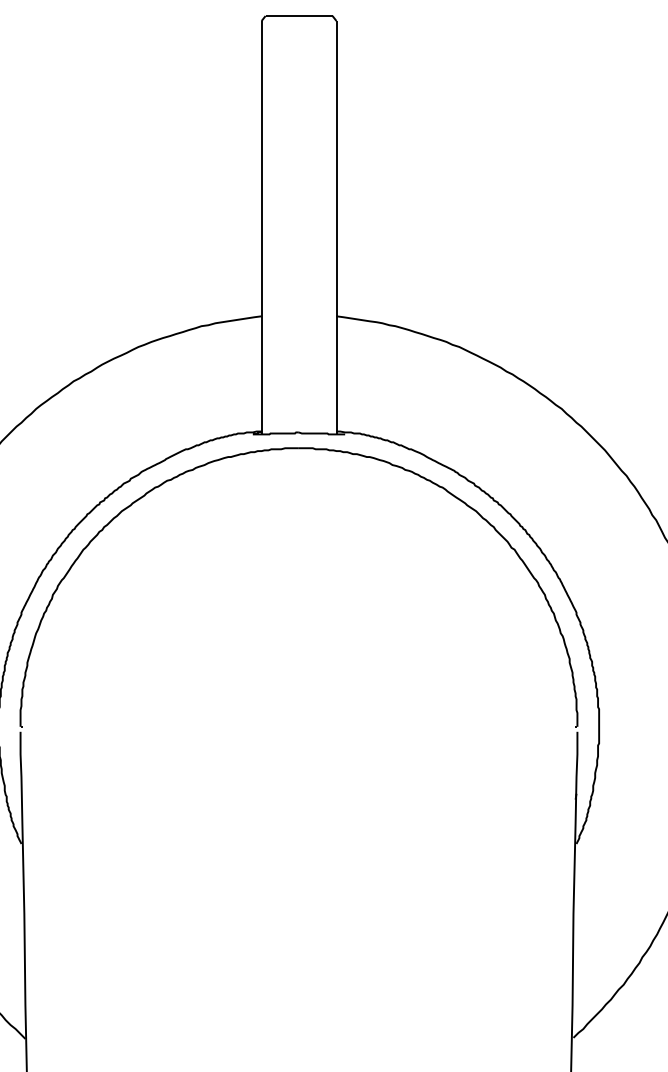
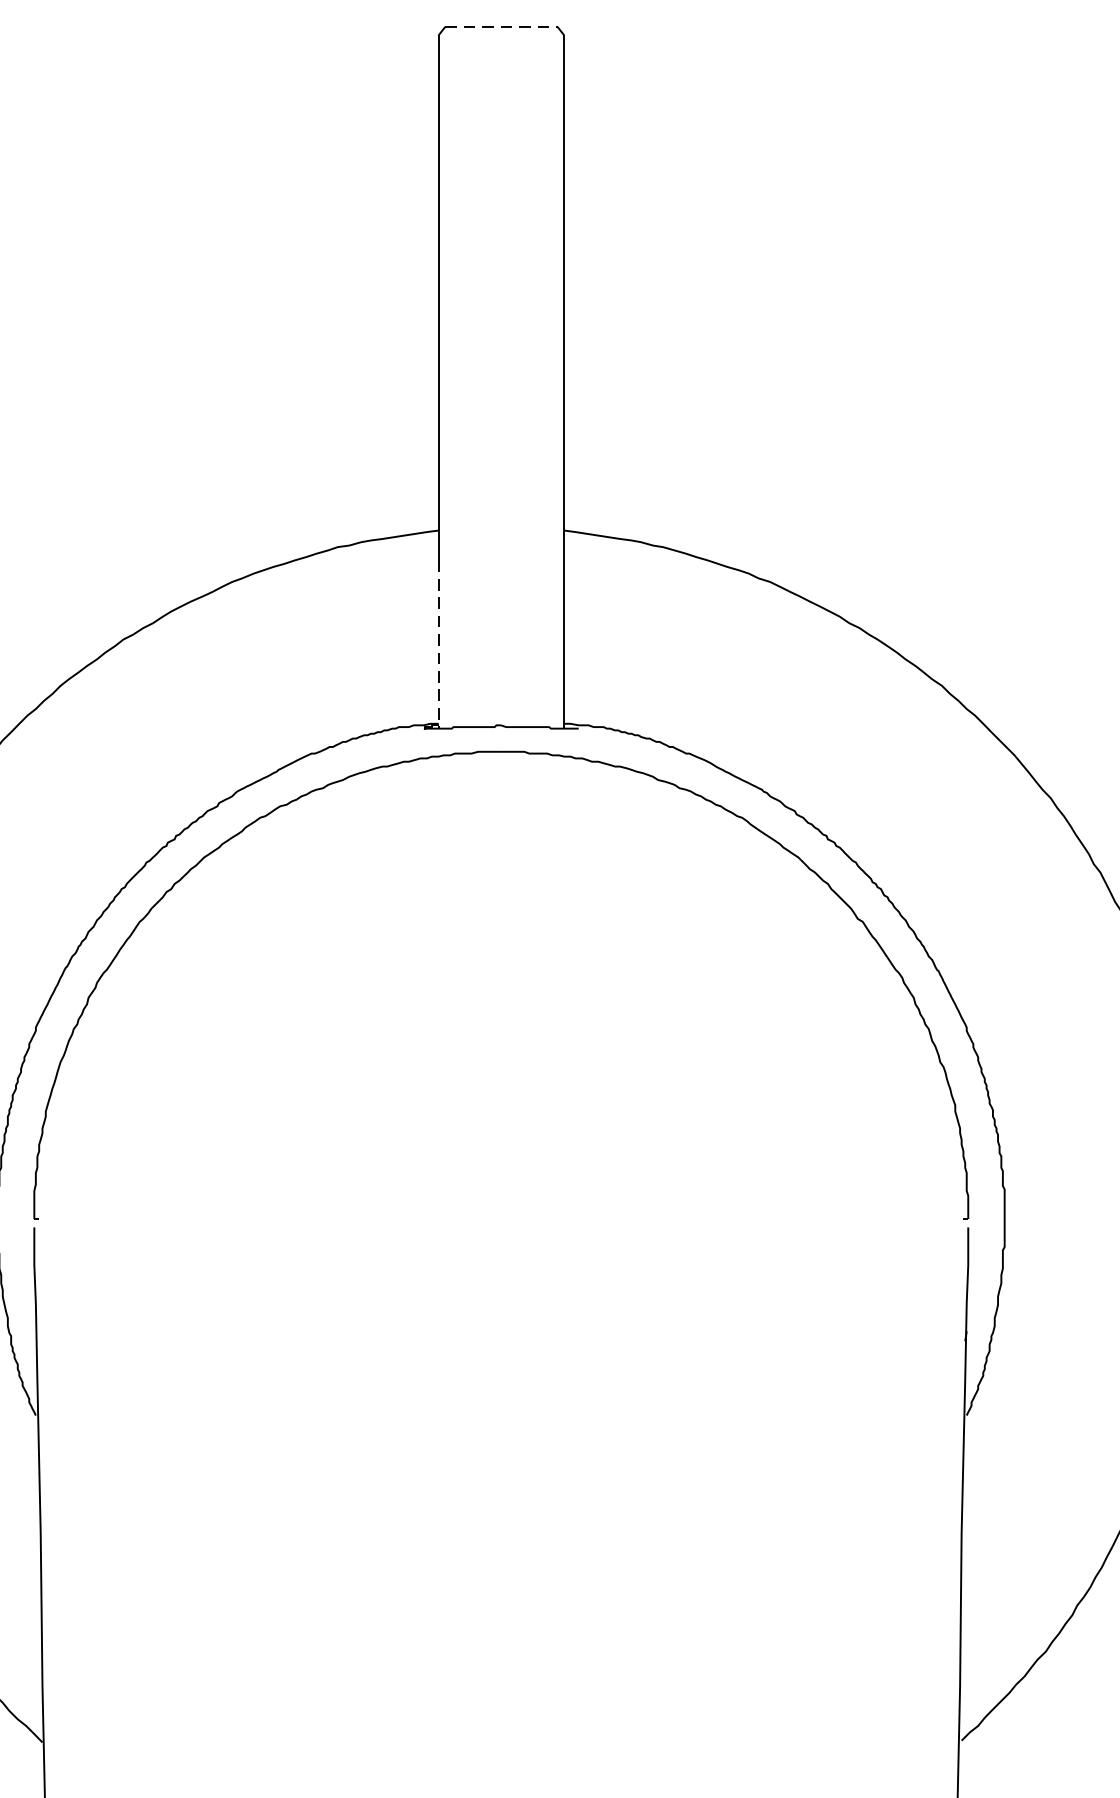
line: (299, 16) -> (502, 27), solid -> dashed
line: (261, 384) -> (438, 644), solid -> dashed

